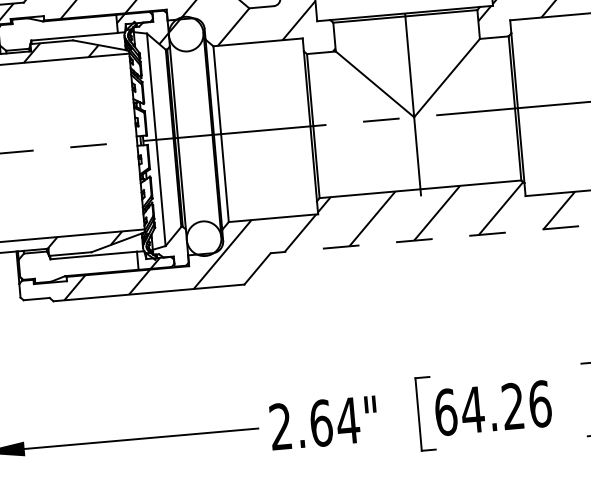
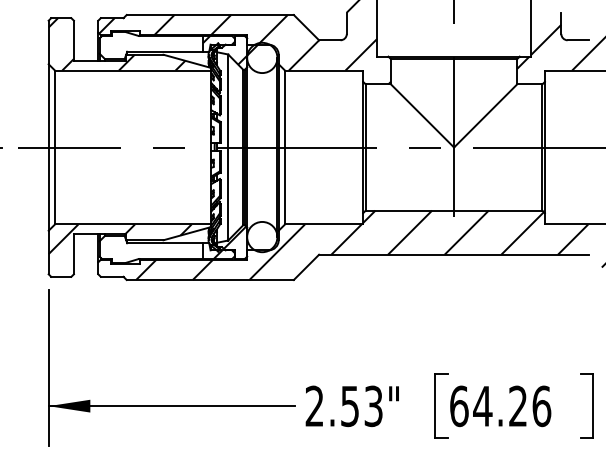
line: (425, 239) -> (454, 254), dashed -> solid
hatch: (172, 241) -> (234, 237), added
text: (335, 422) -> (362, 406), 2.64" -> 2.53"

